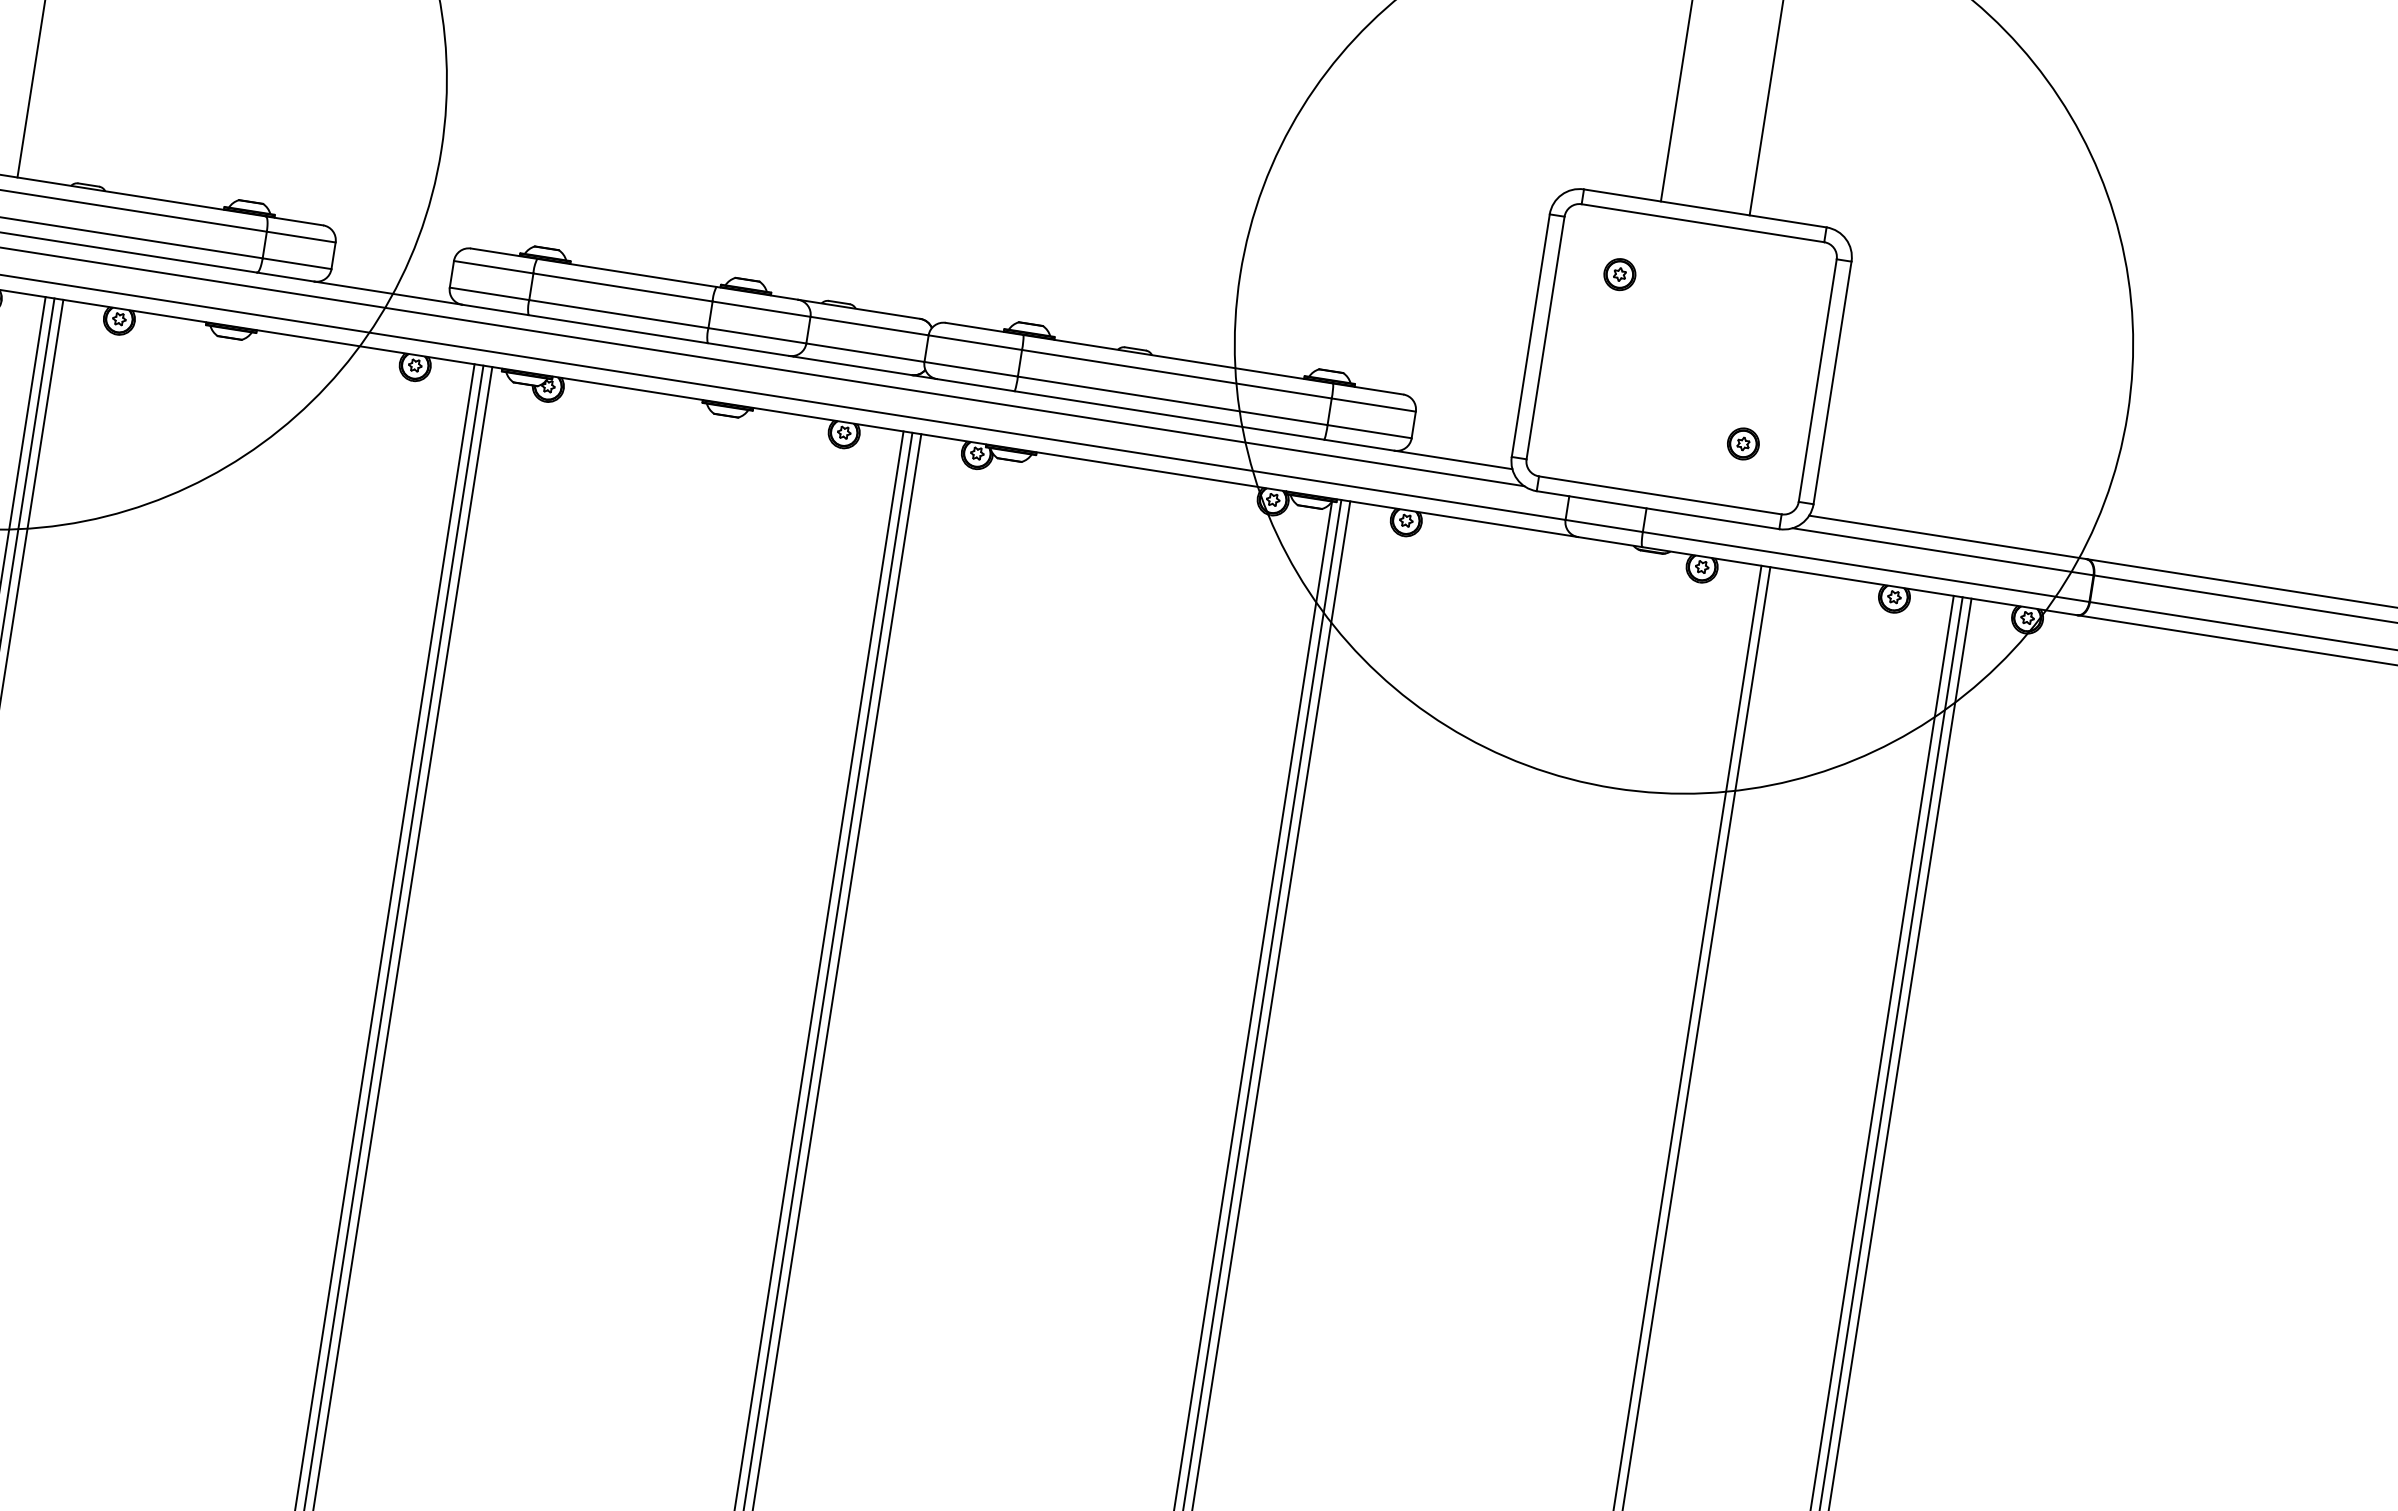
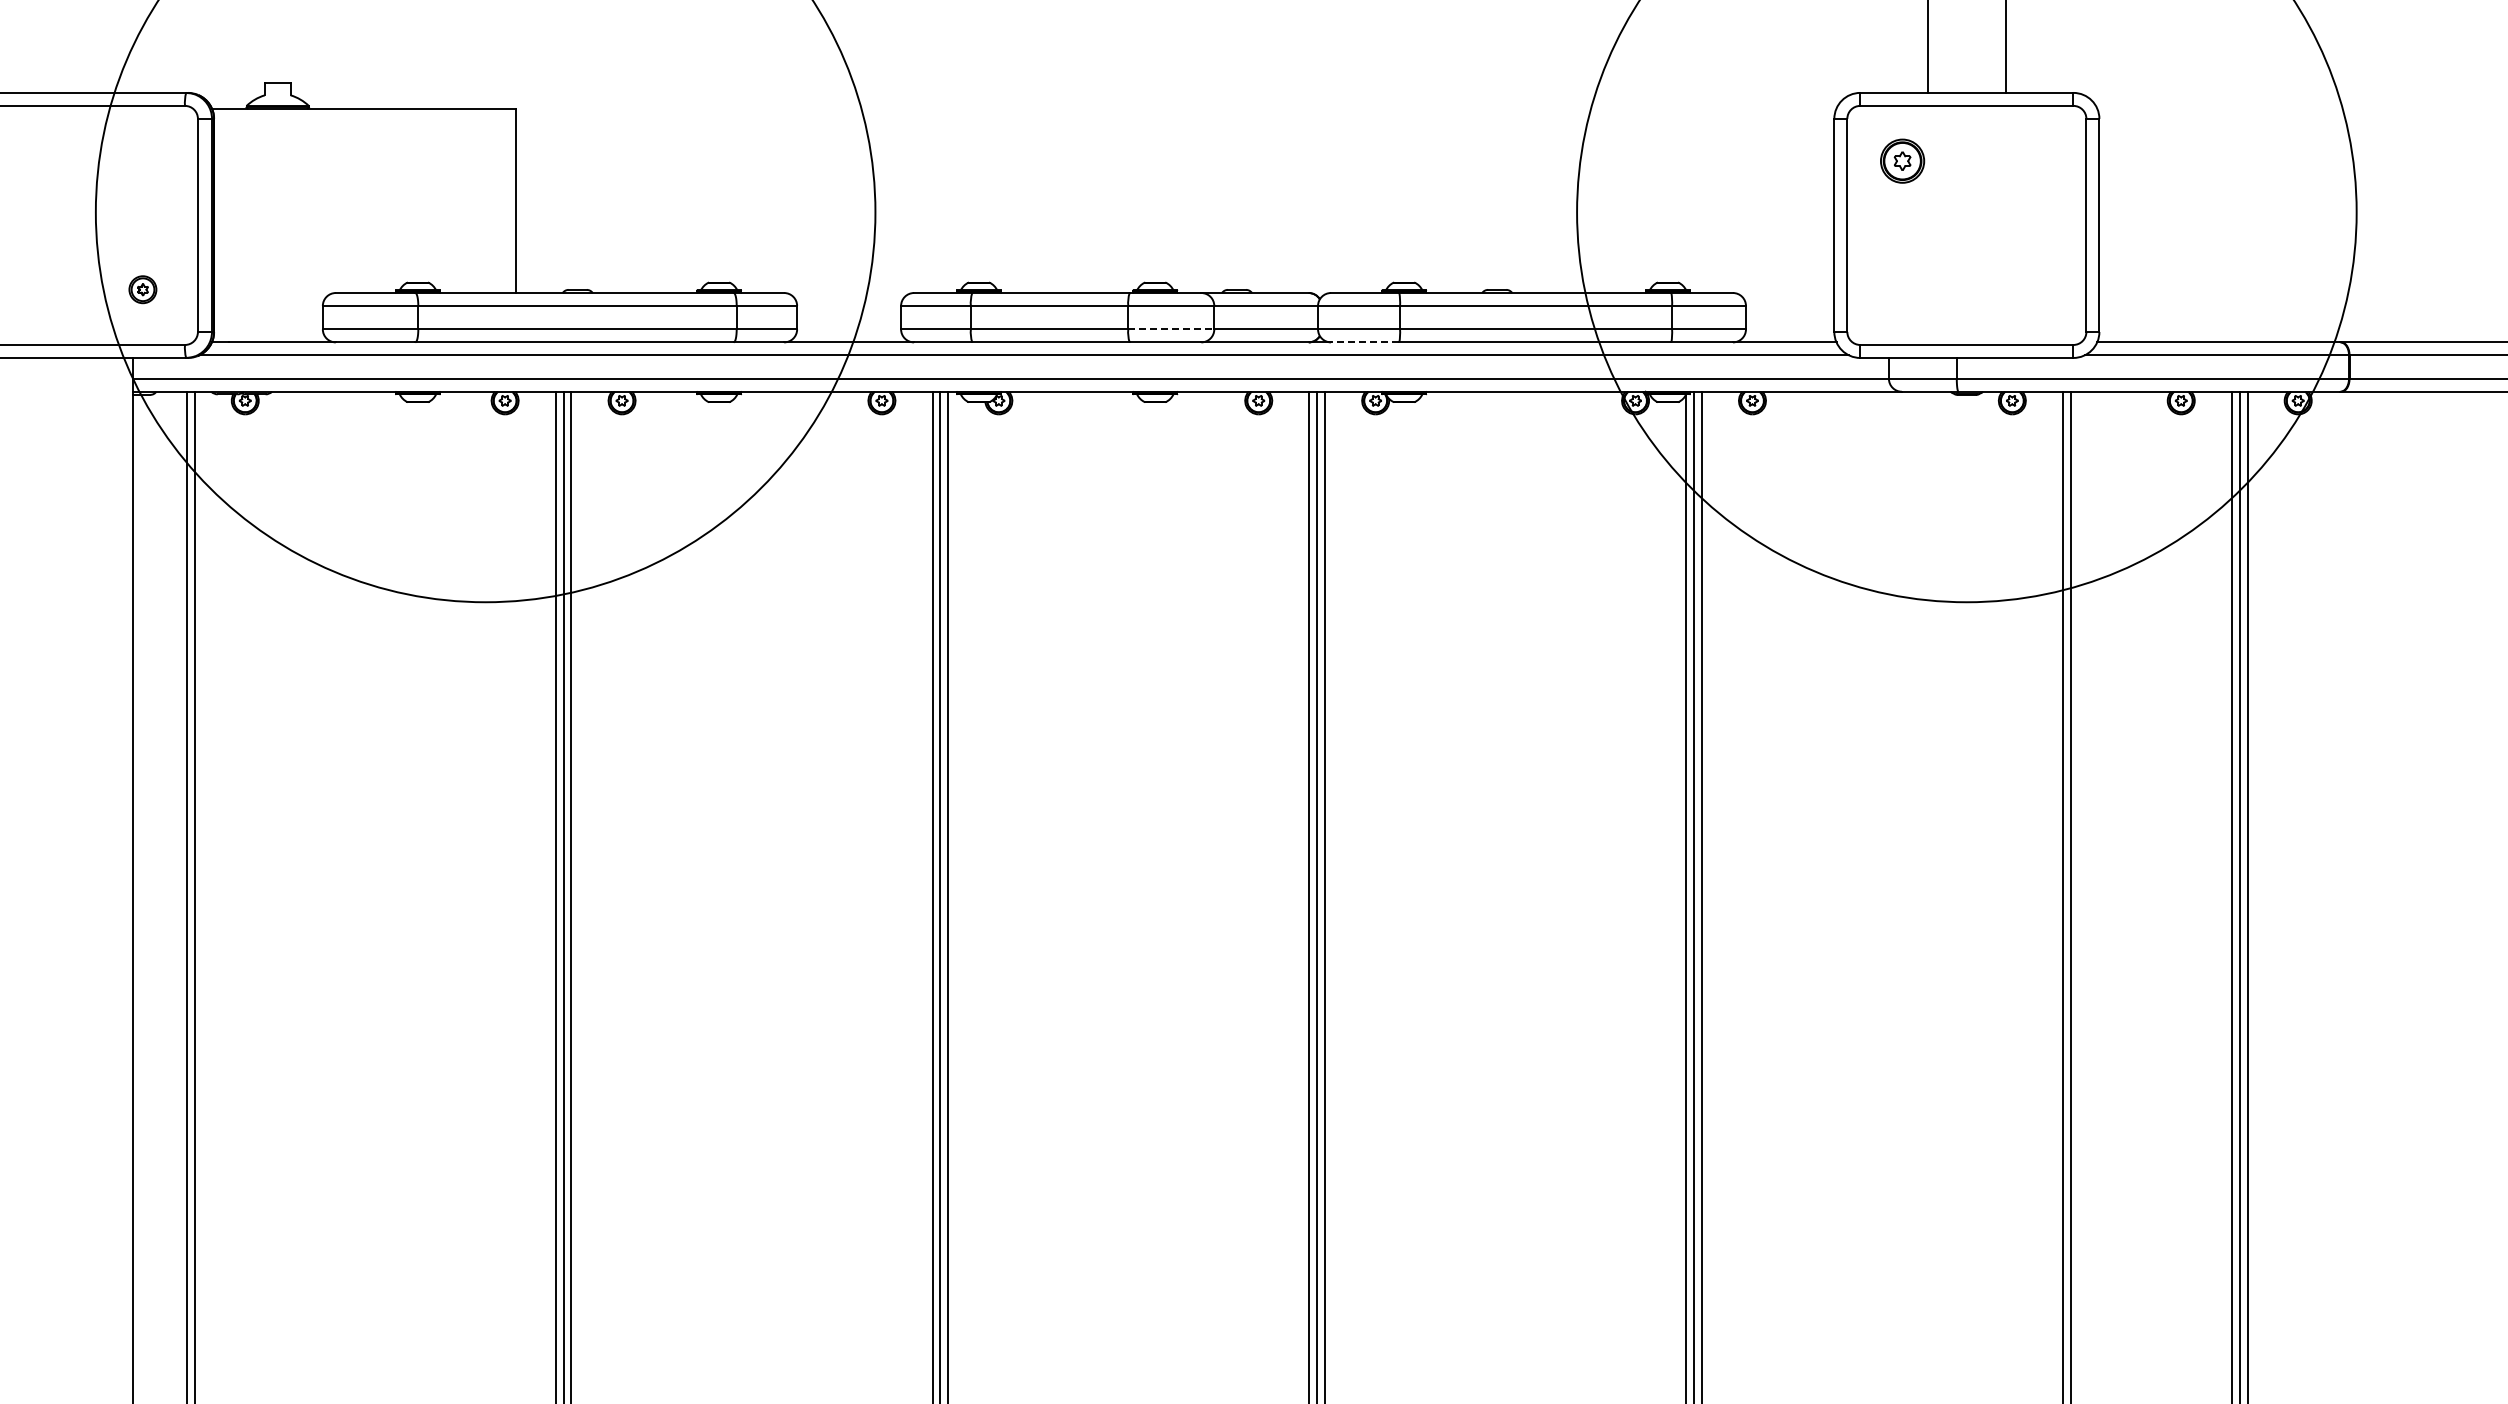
part: (1619, 273) -> (1902, 160), size x1.6
line: (757, 335) -> (1171, 329), solid -> dashed
line: (975, 385) -> (1364, 342), solid -> dashed
part: (1742, 443) -> (2030, 289), removed

